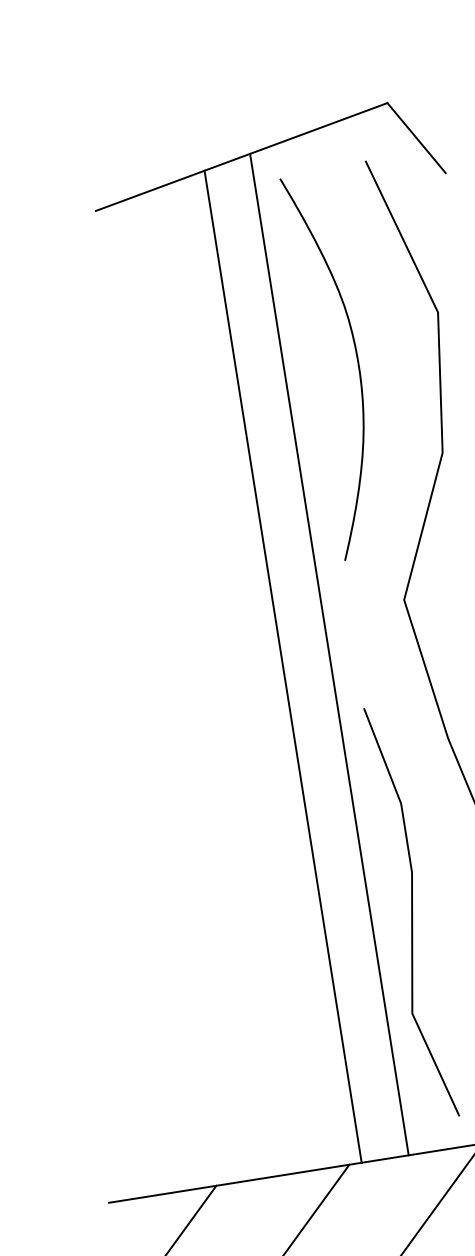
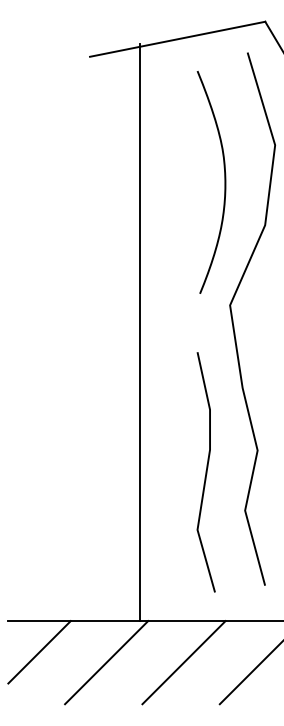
curve: (356, 362) -> (224, 182), moved
line: (328, 654) -> (182, 329), removed
line: (283, 666) -> (140, 332), moved
line: (410, 912) -> (205, 472), moved

